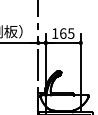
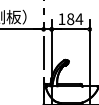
text: (67, 33) -> (75, 19), 165 -> 184

